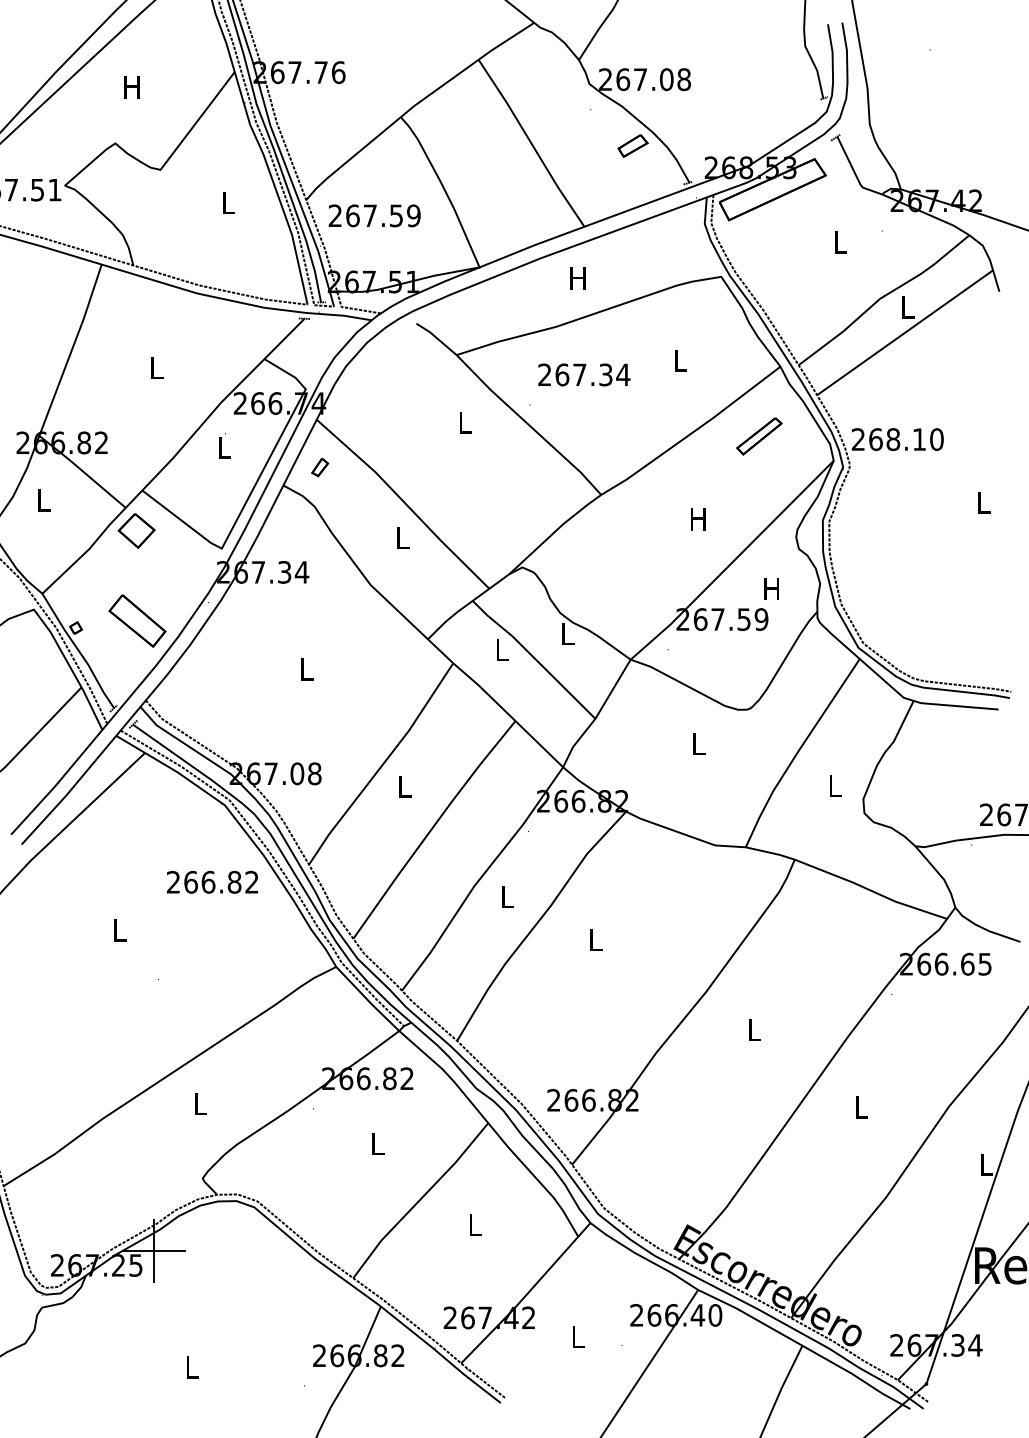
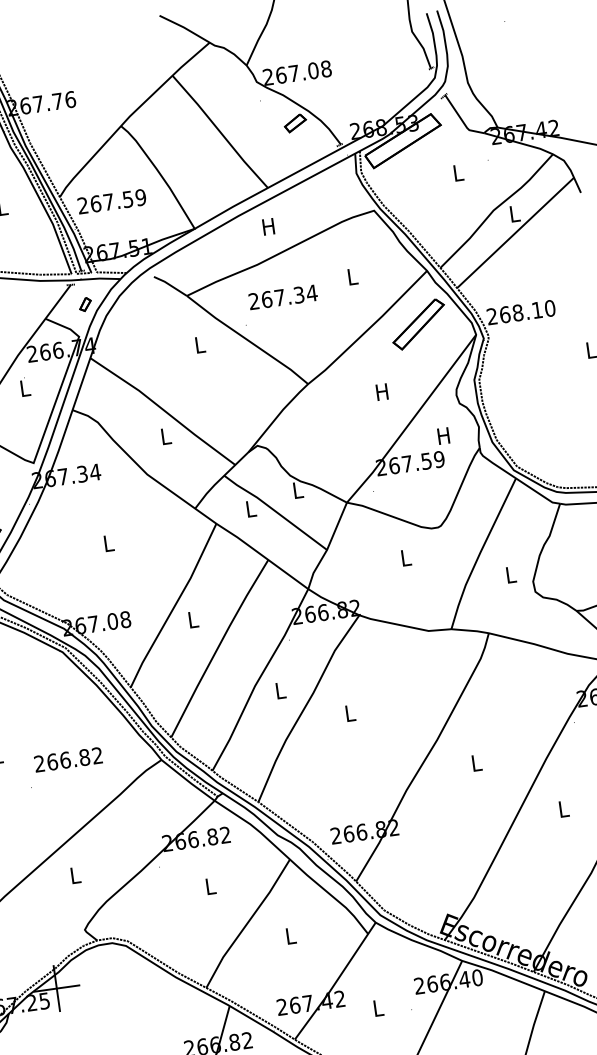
part: (759, 436) -> (418, 324), size x1.67
part: (320, 467) -> (85, 304), moved
text: (212, 881) -> (68, 759), moved

